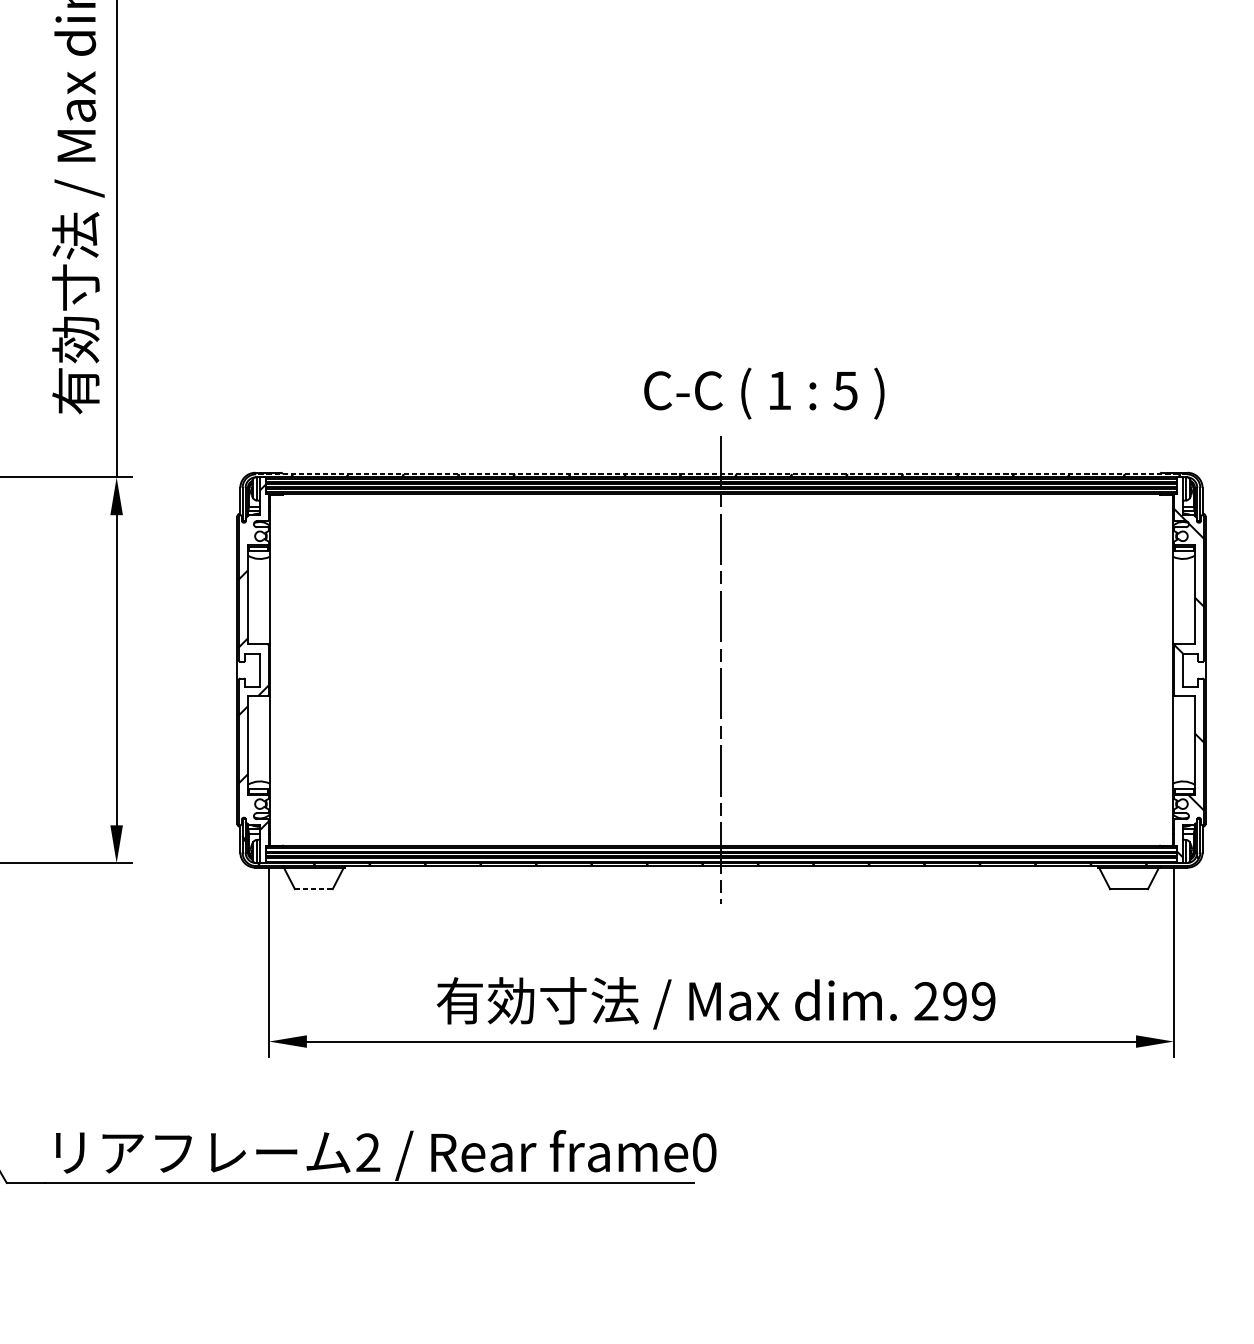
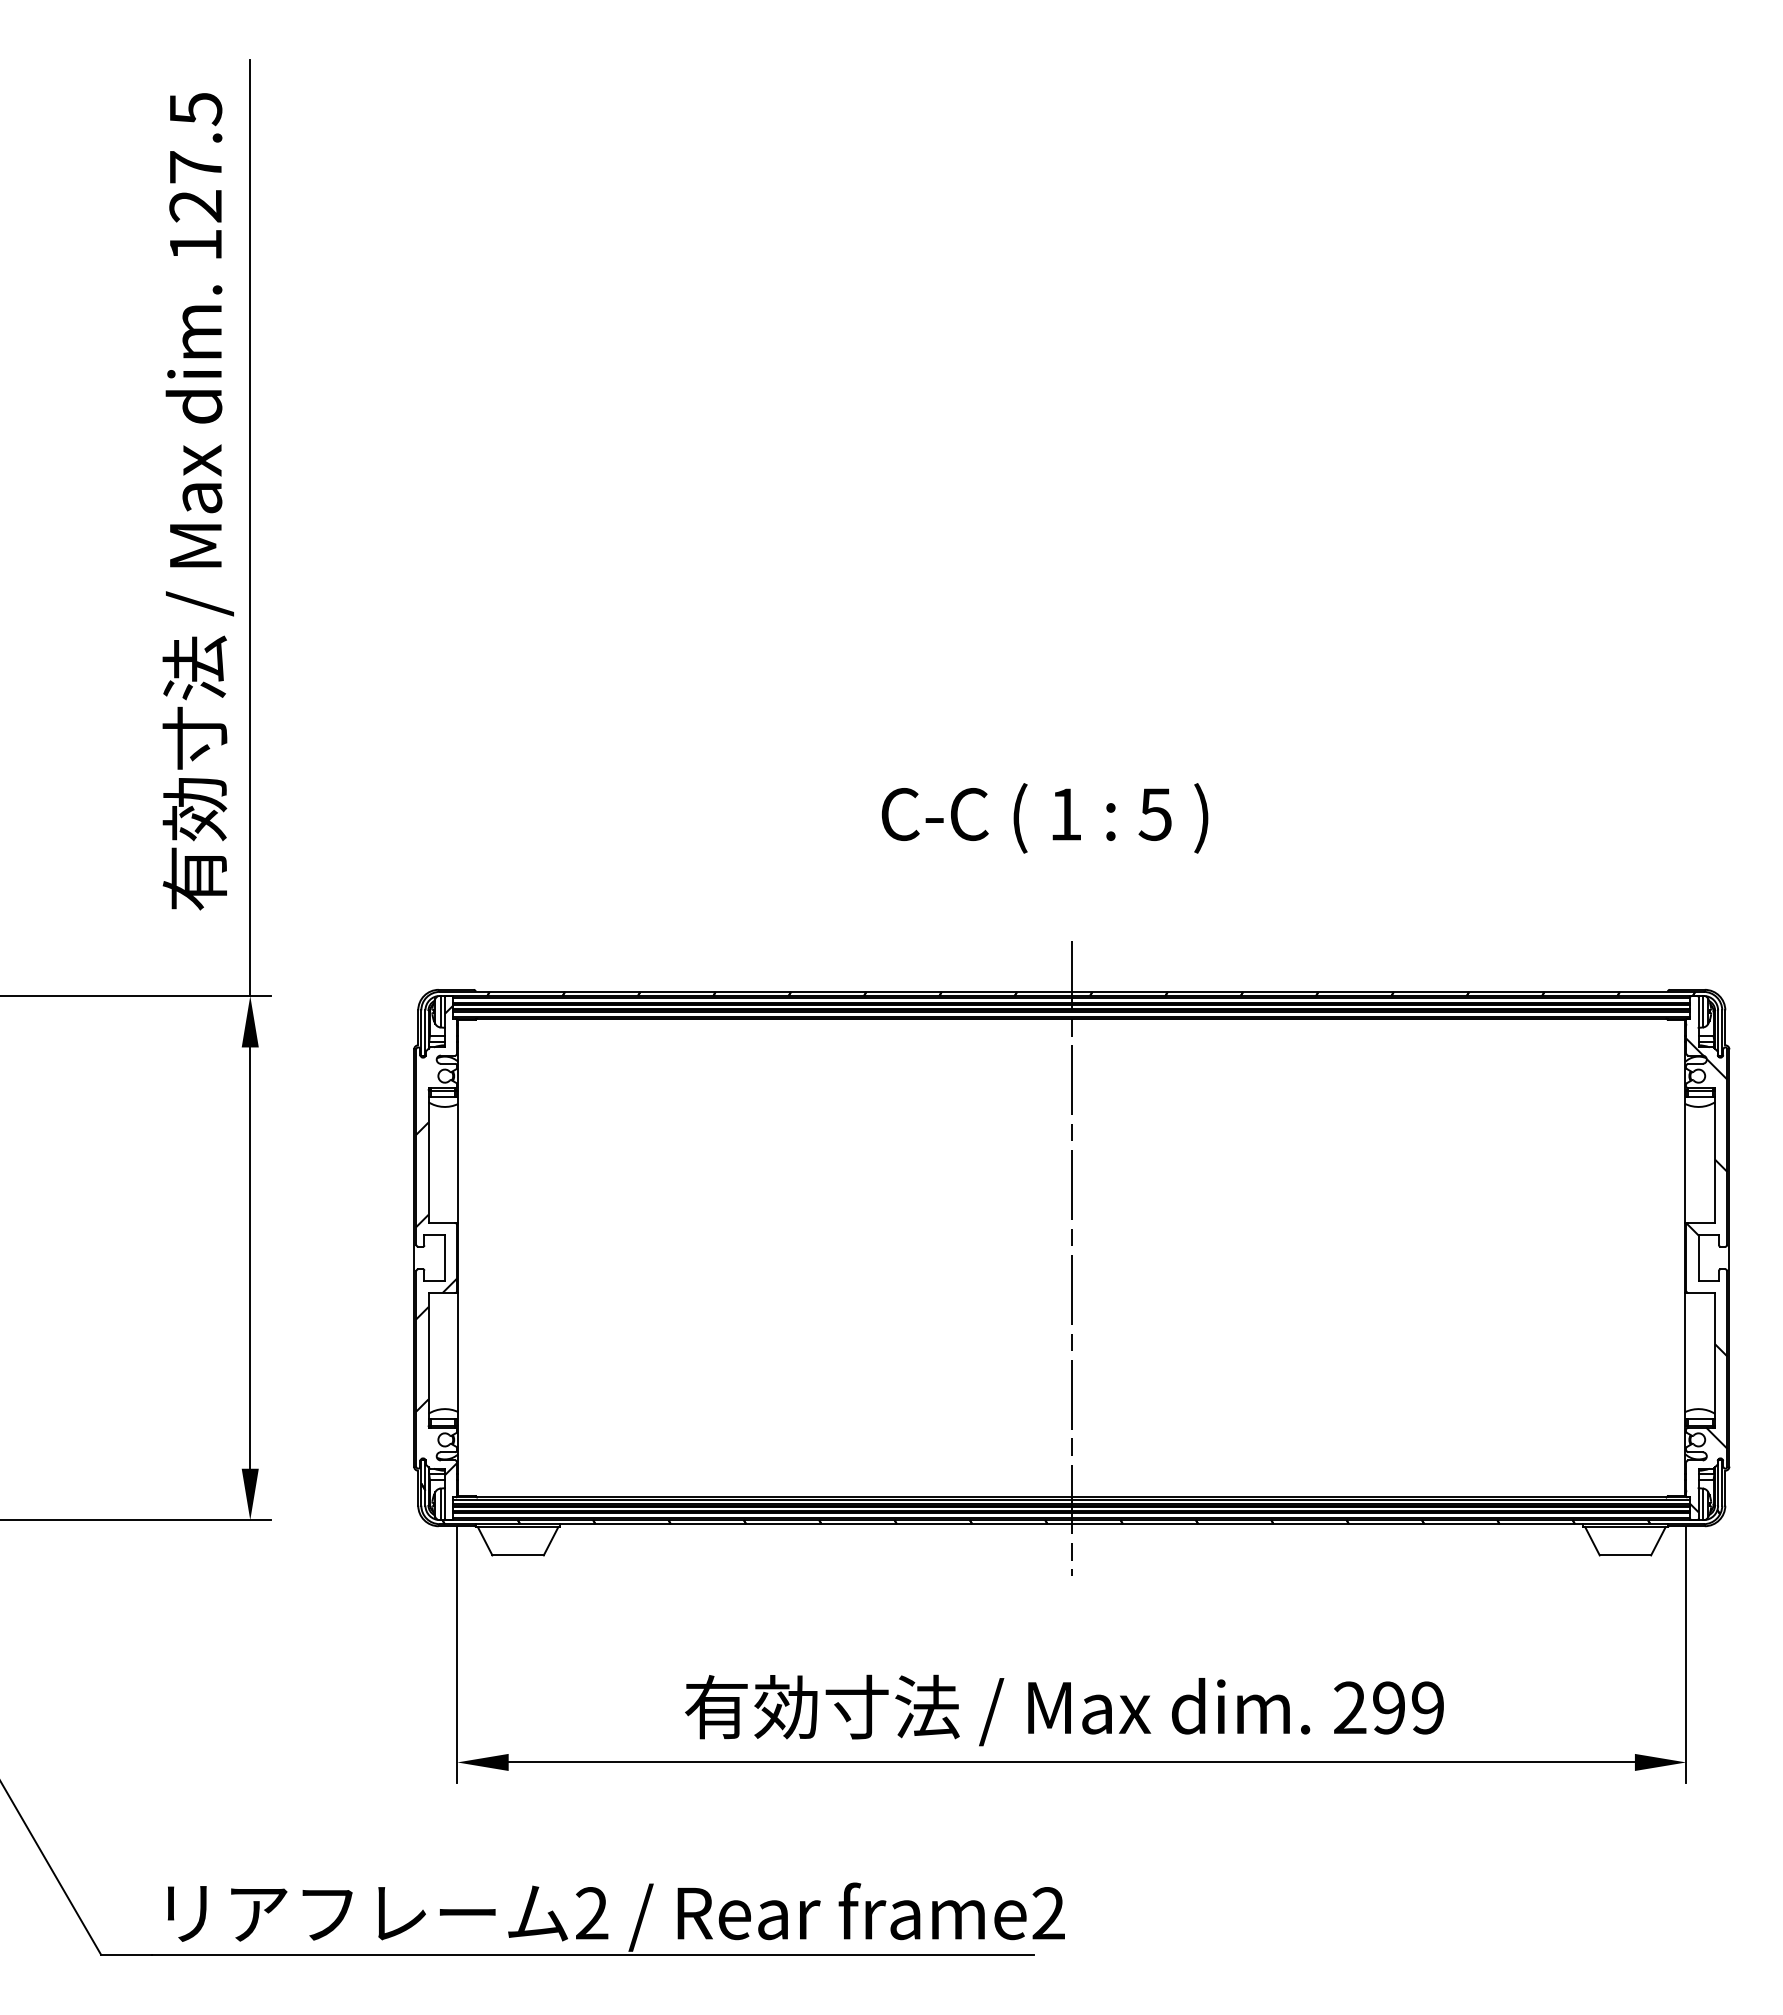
text: (763, 393) -> (1044, 818), moved
line: (721, 473) -> (1071, 991), dashed -> solid
line: (314, 889) -> (518, 1555), dashed -> solid
text: (704, 1152) -> (1048, 1913), frame0 -> frame2

